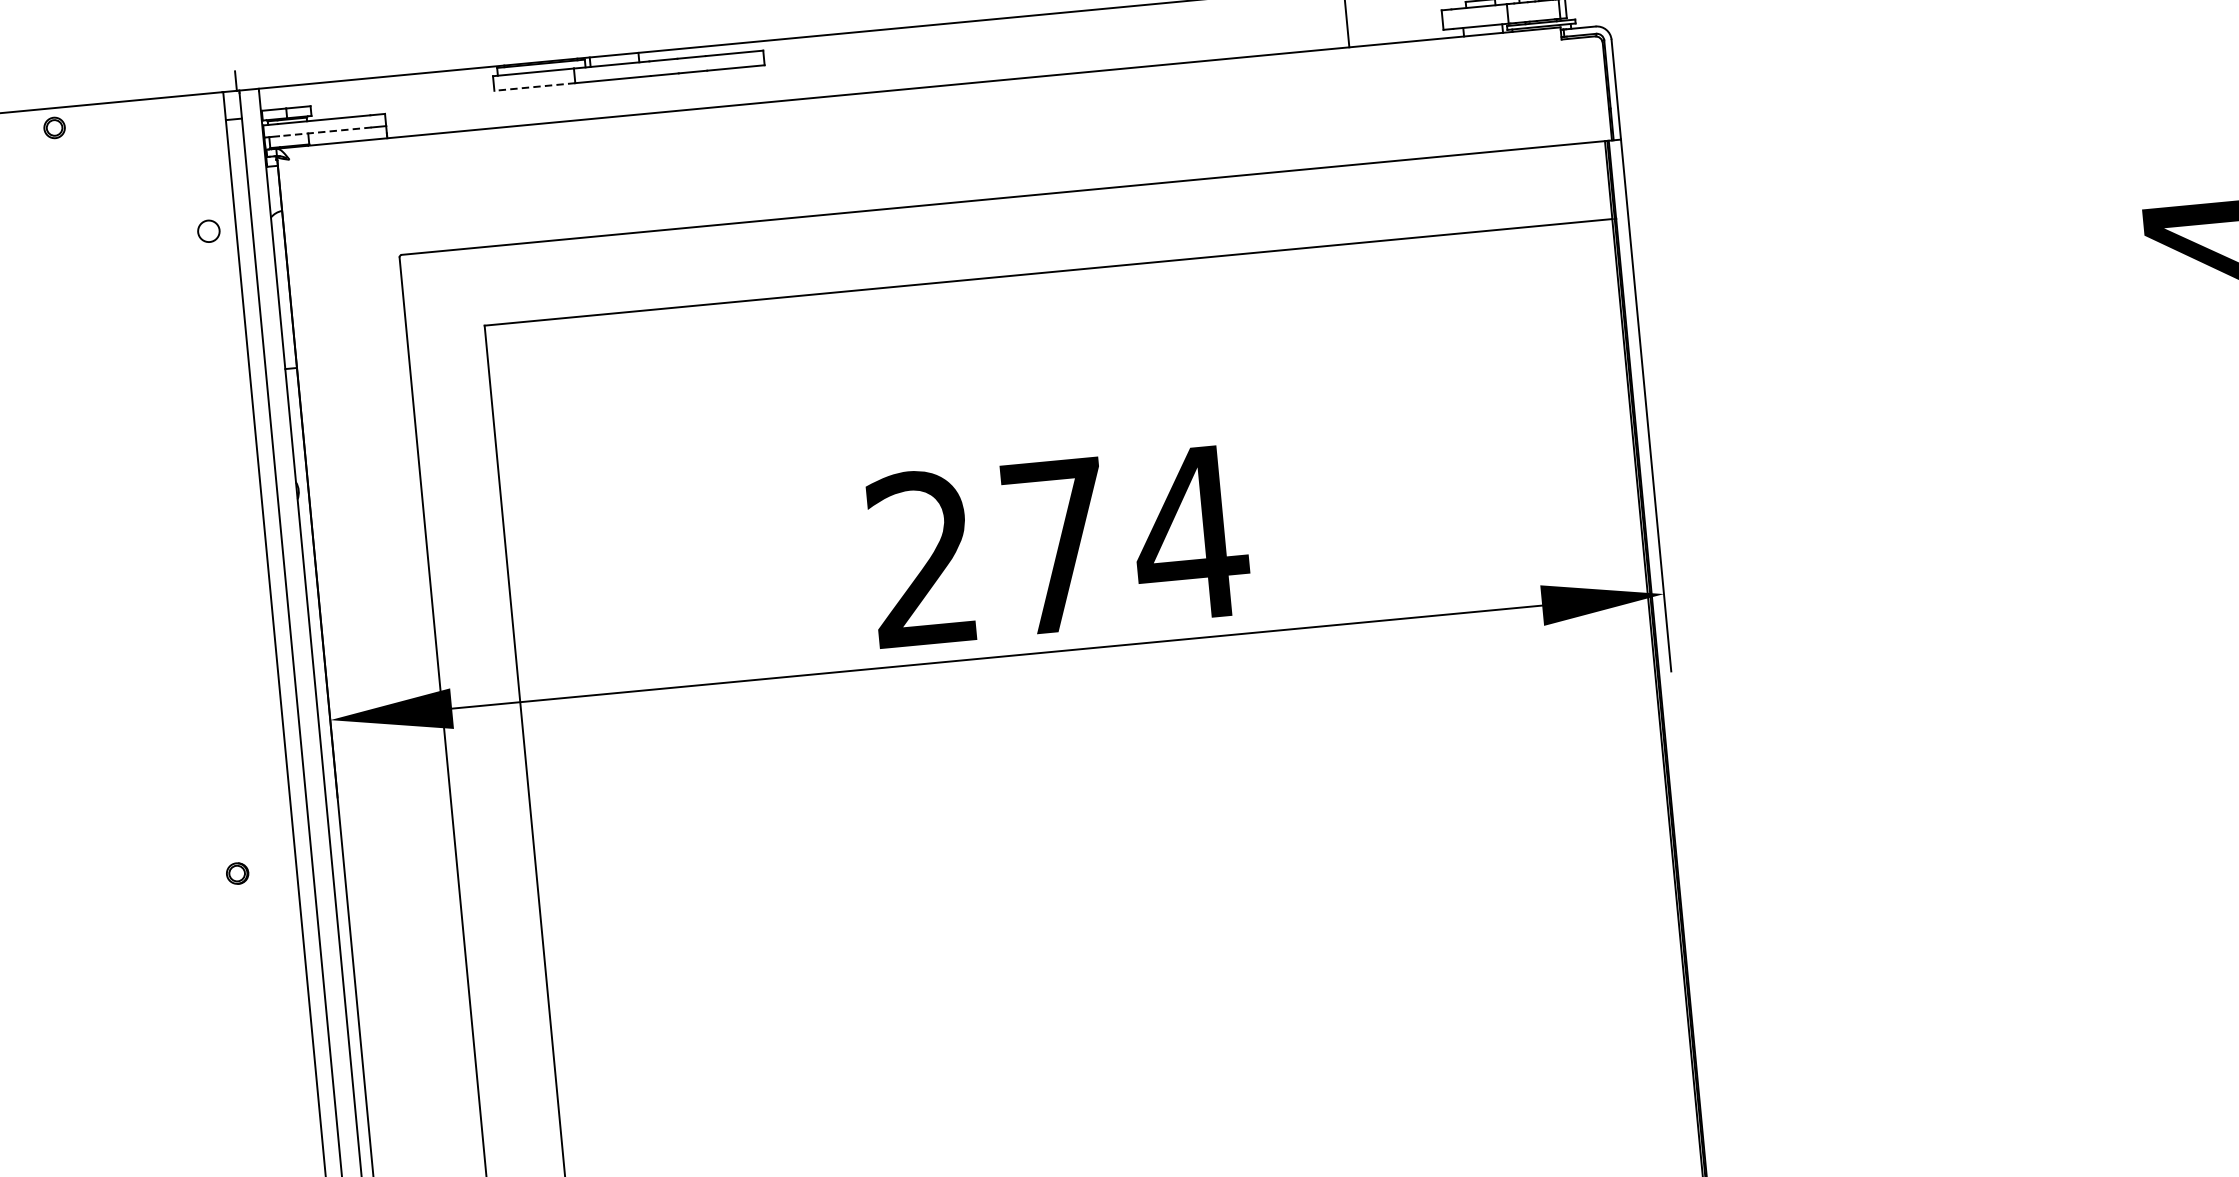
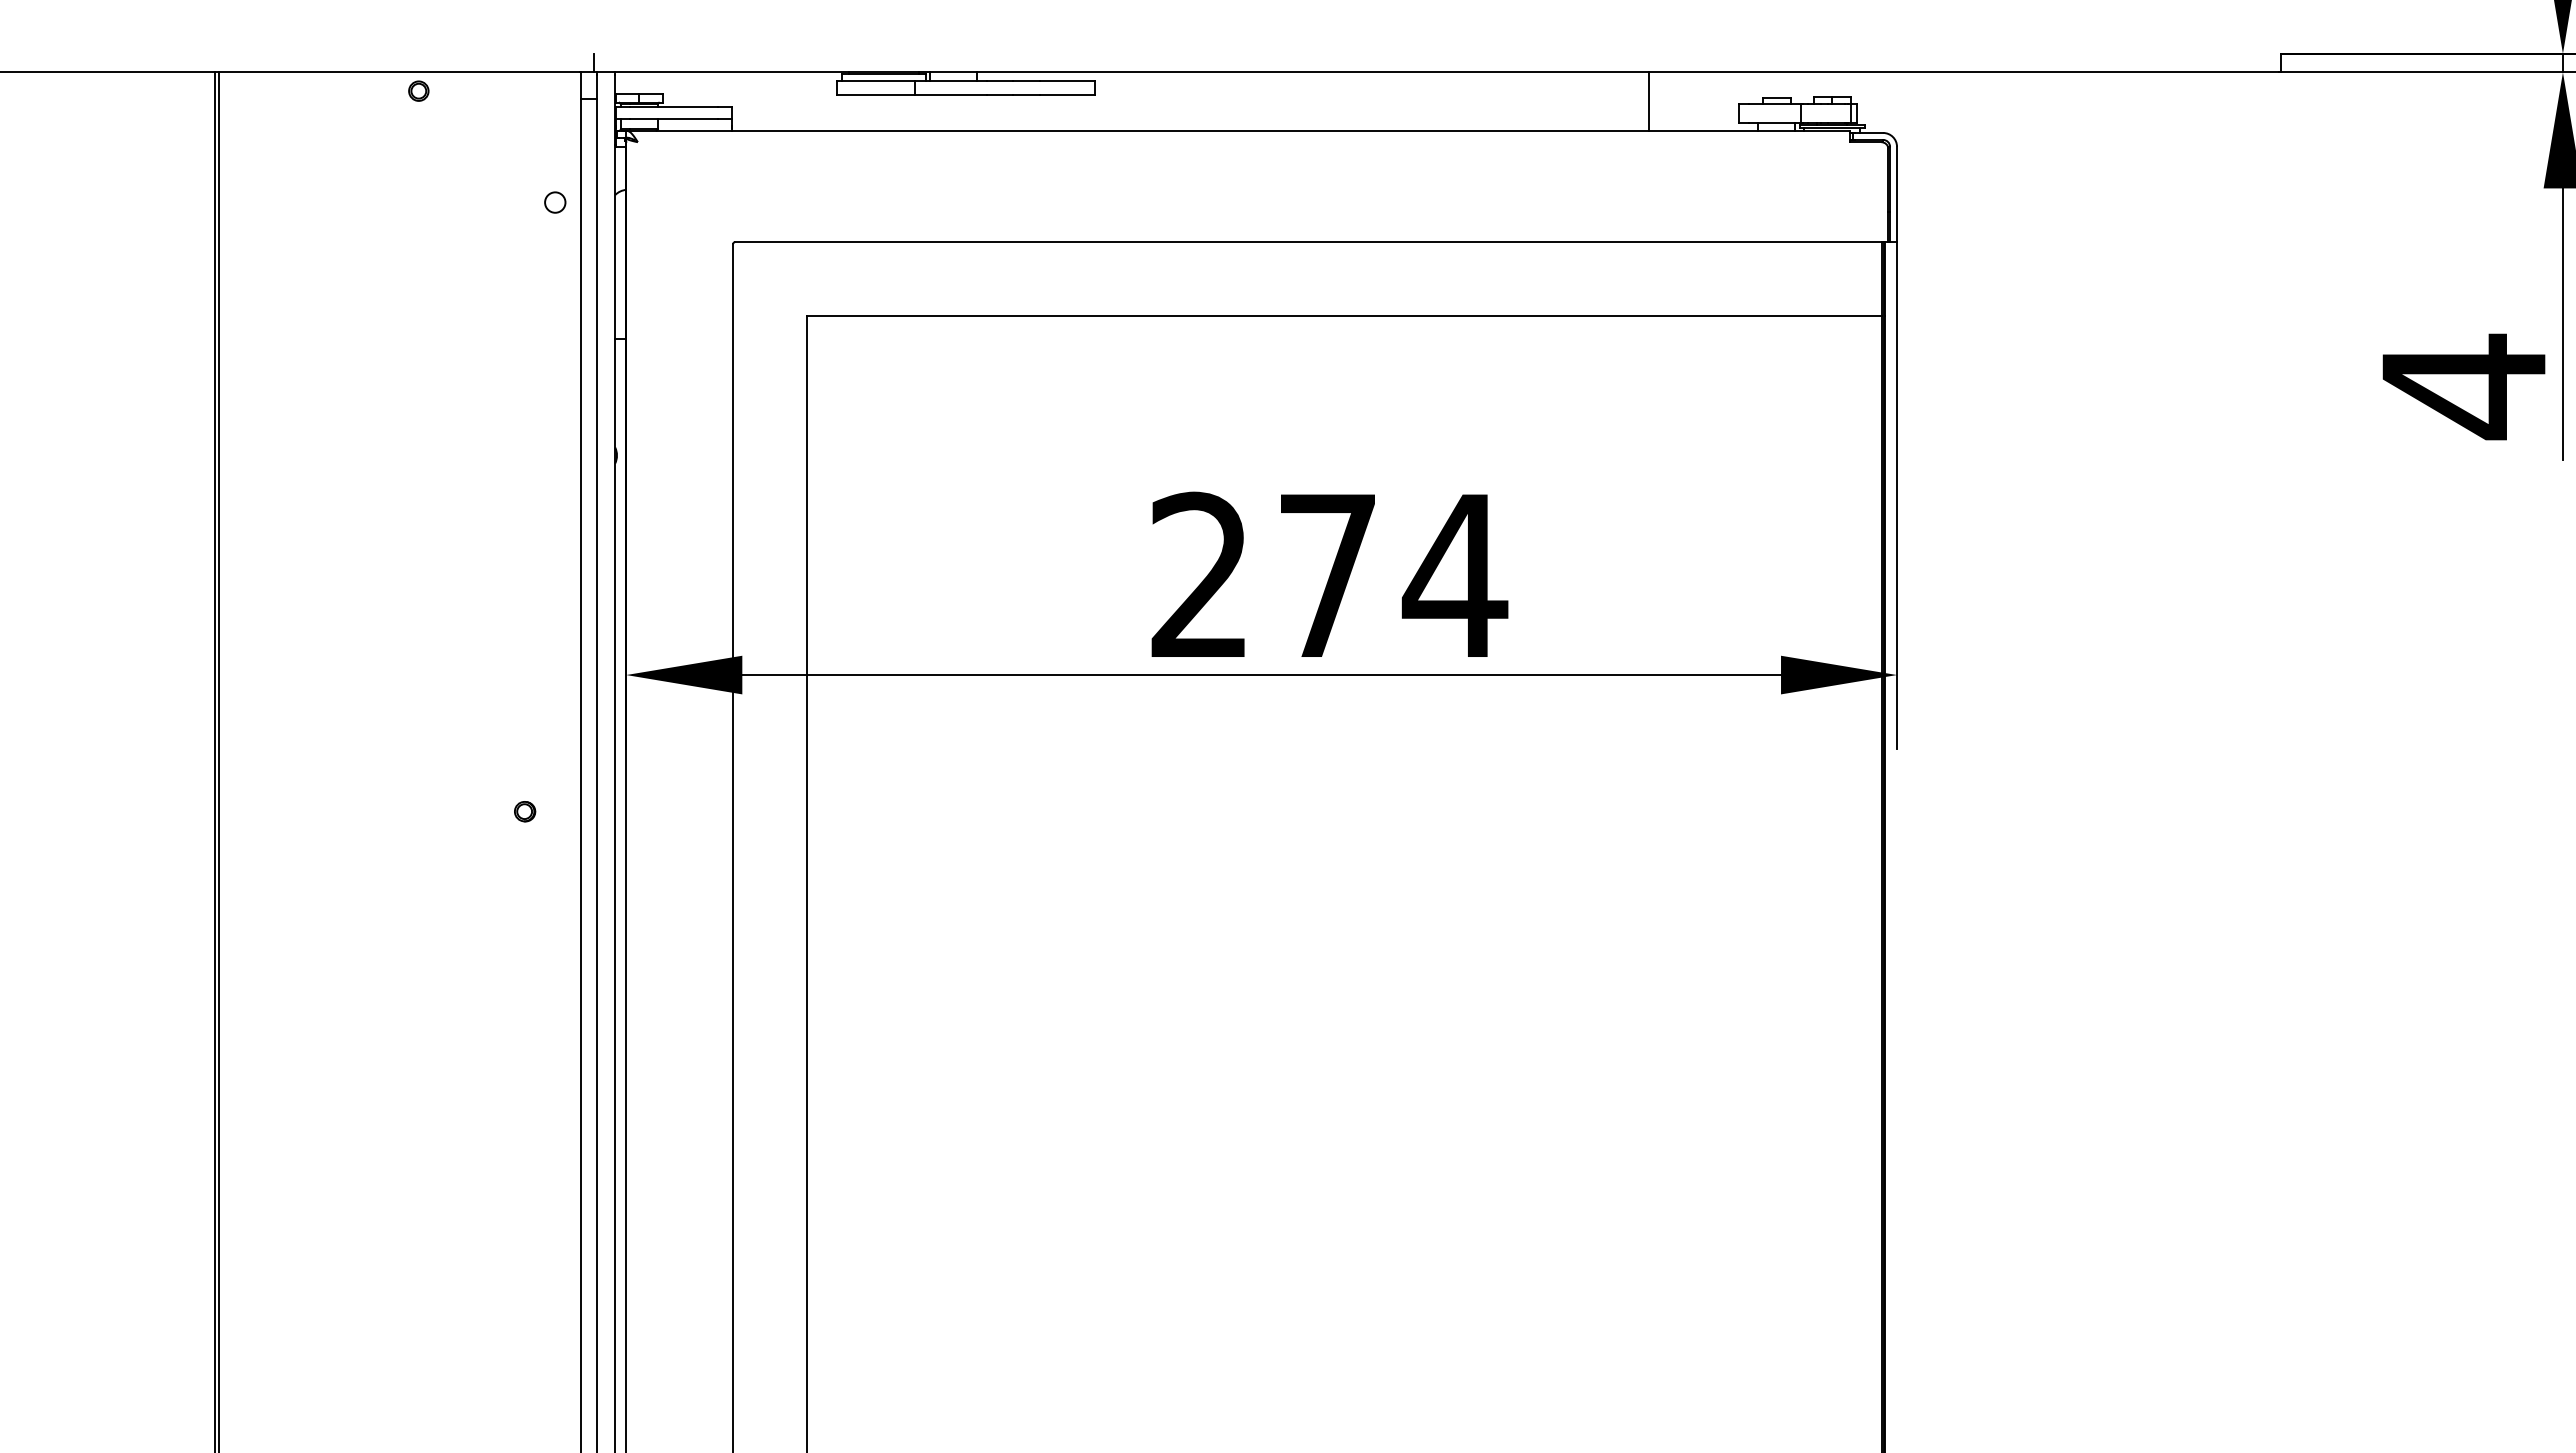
line: (535, 87) -> (876, 95), dashed -> solid
line: (324, 132) -> (673, 119), dashed -> solid

